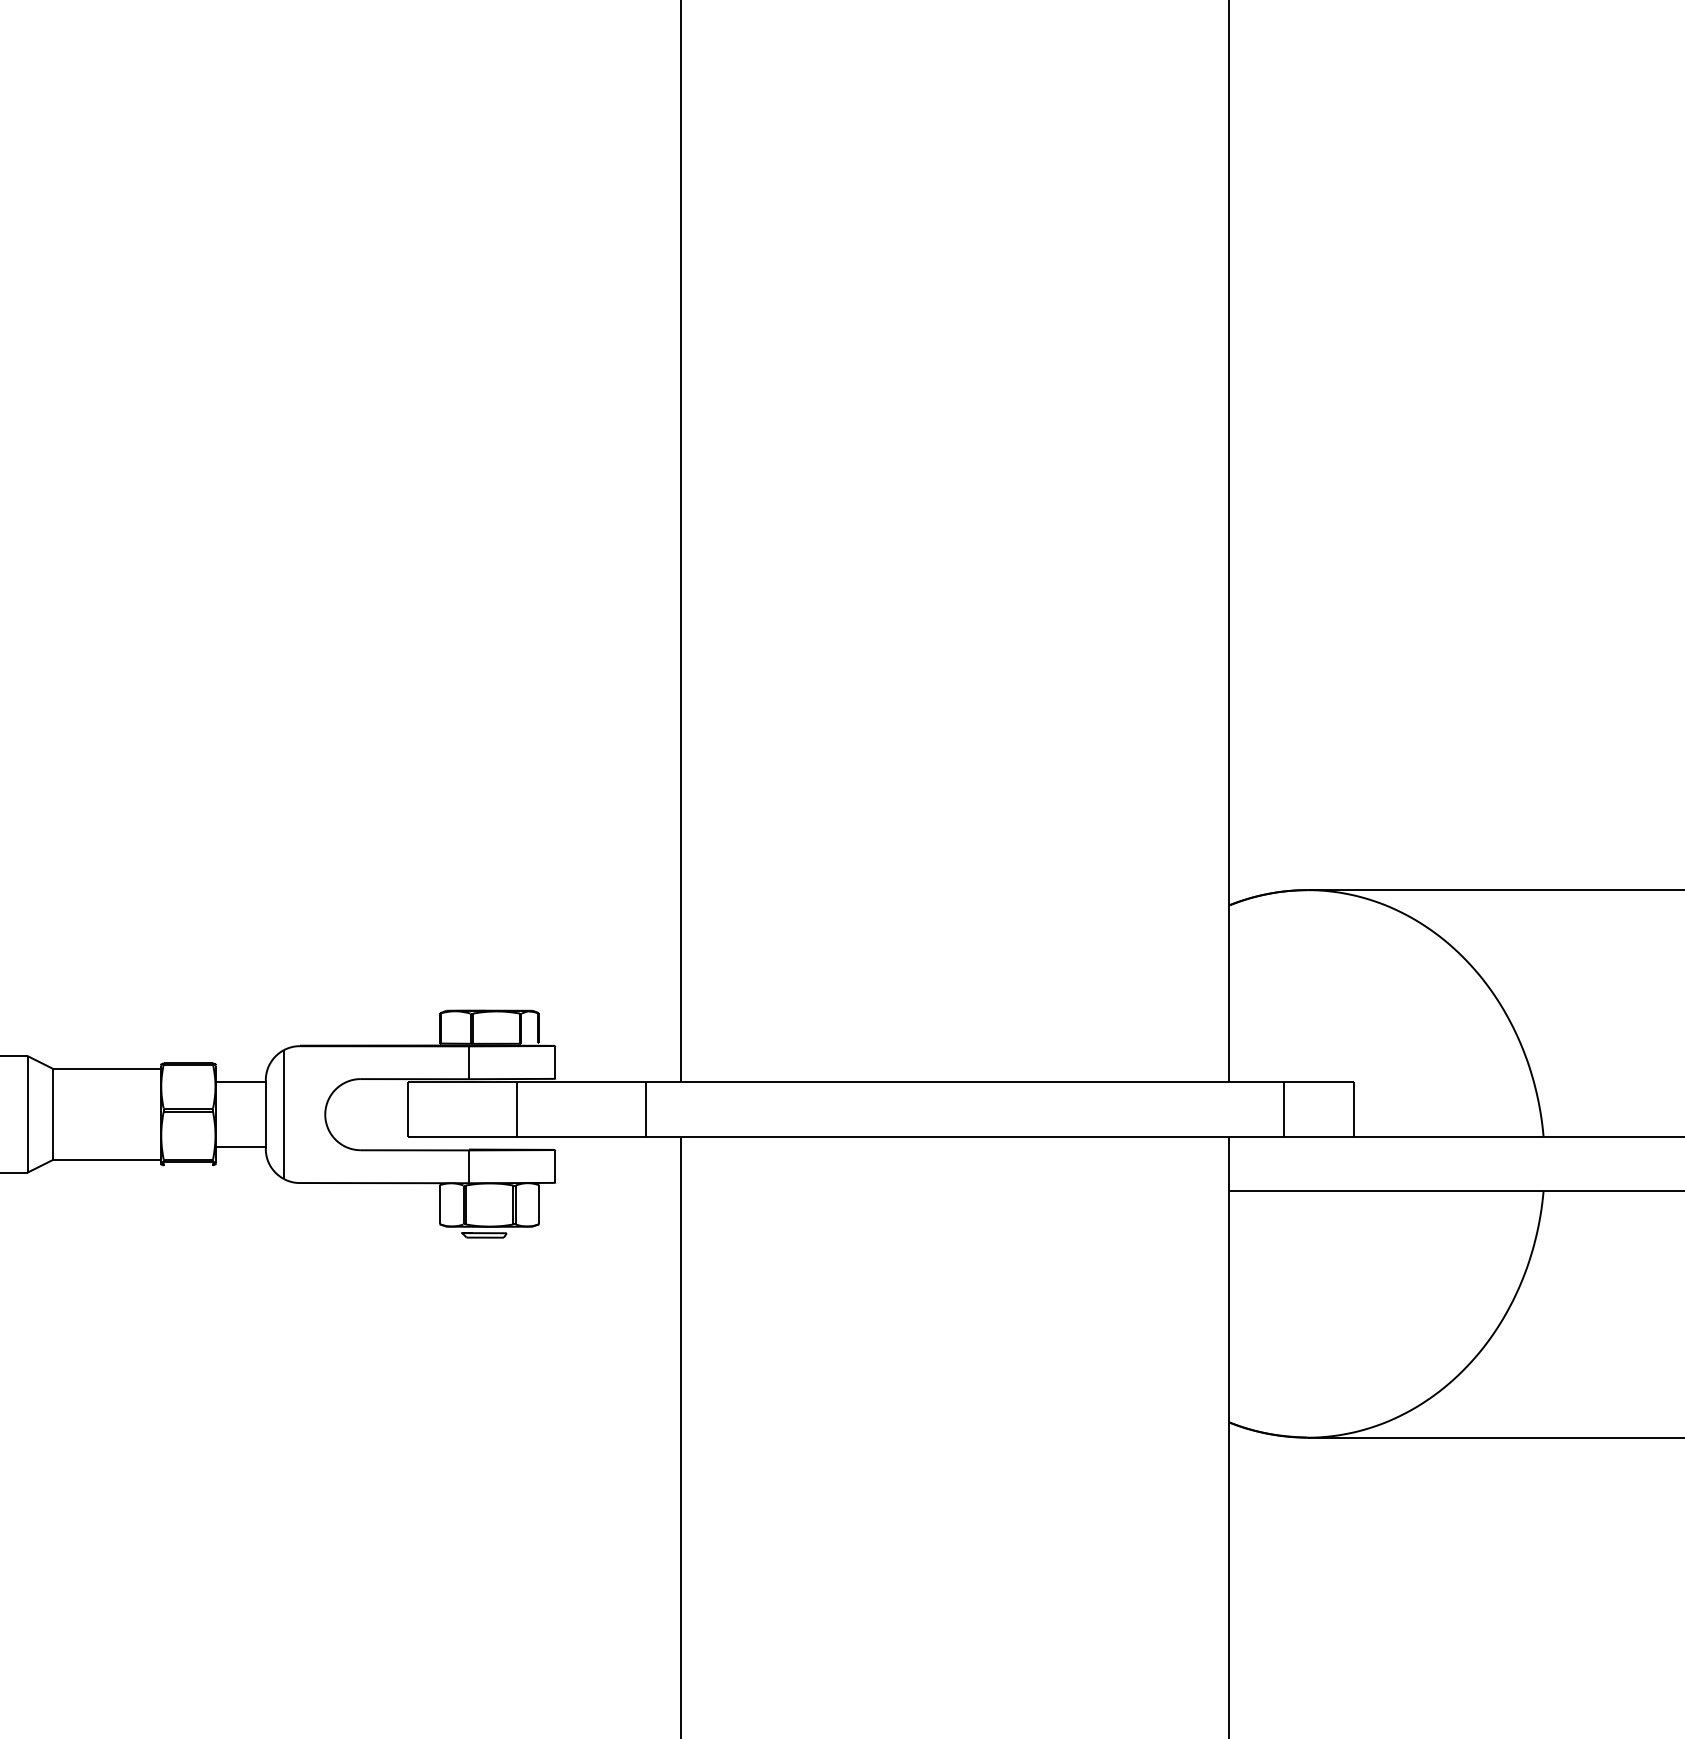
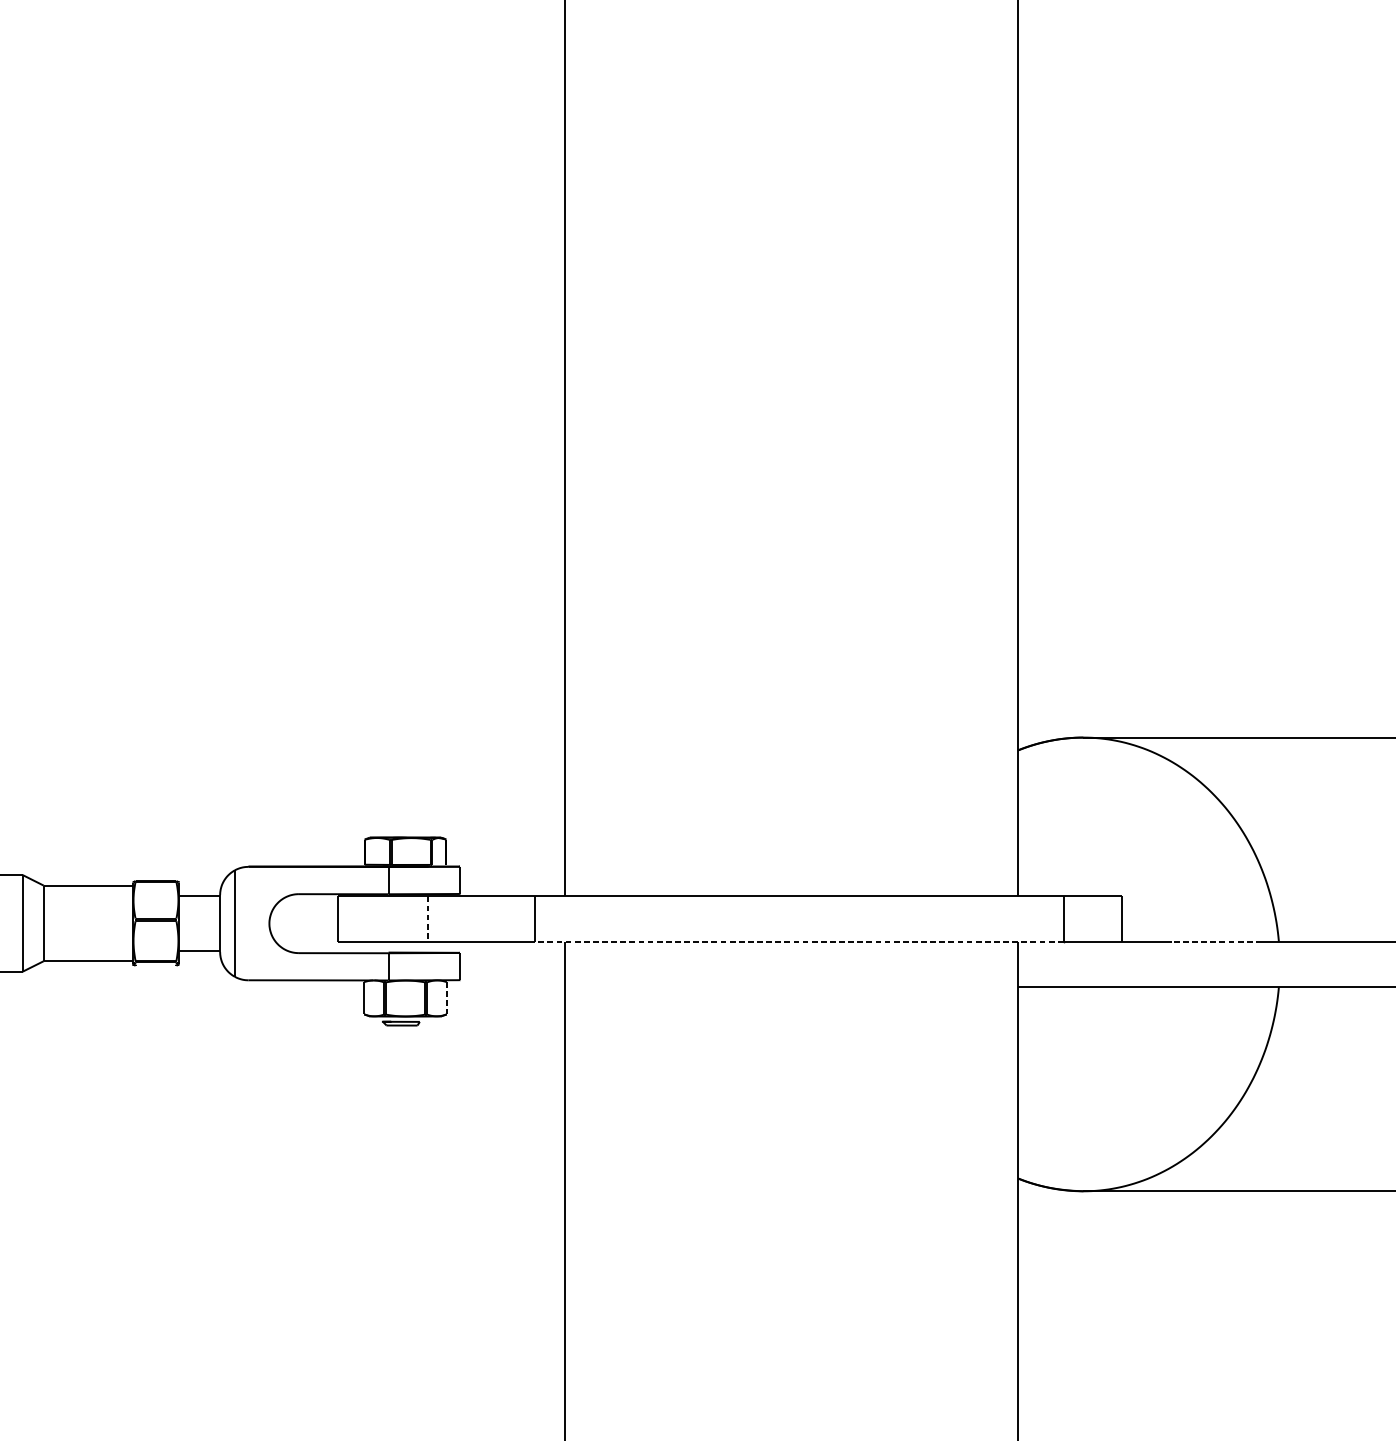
line: (517, 1109) -> (428, 919), solid -> dashed
line: (964, 1136) -> (799, 941), solid -> dashed
line: (1468, 1136) -> (1216, 941), solid -> dashed
line: (539, 1205) -> (446, 998), solid -> dashed

